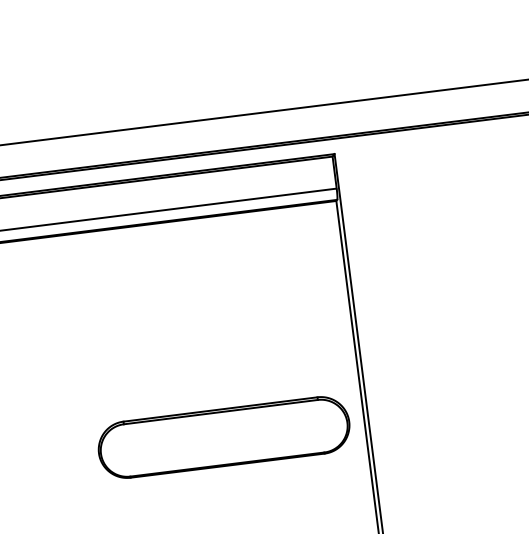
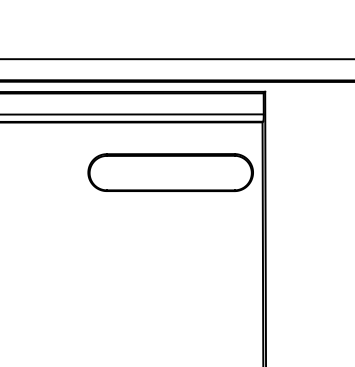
part: (223, 437) -> (170, 172), moved

